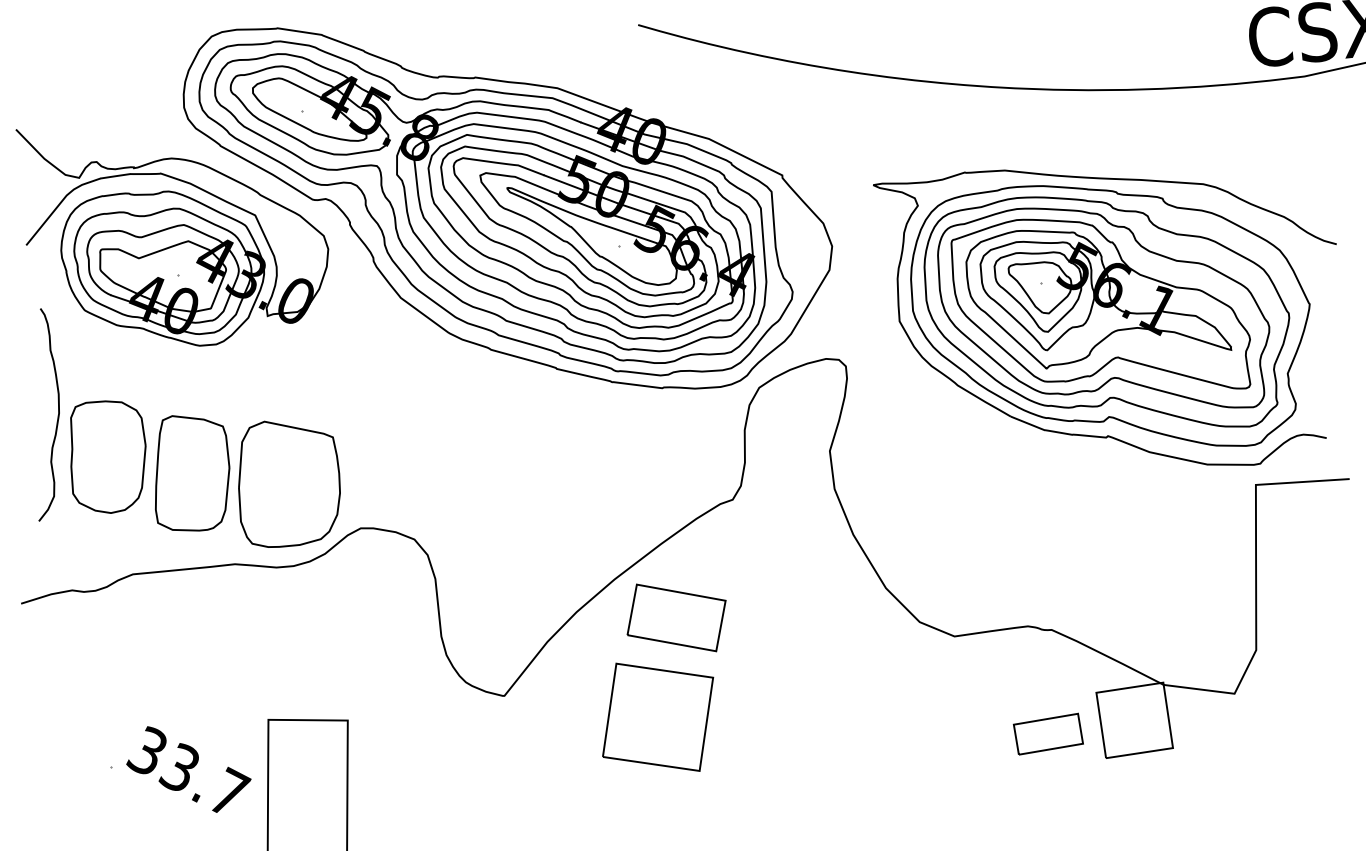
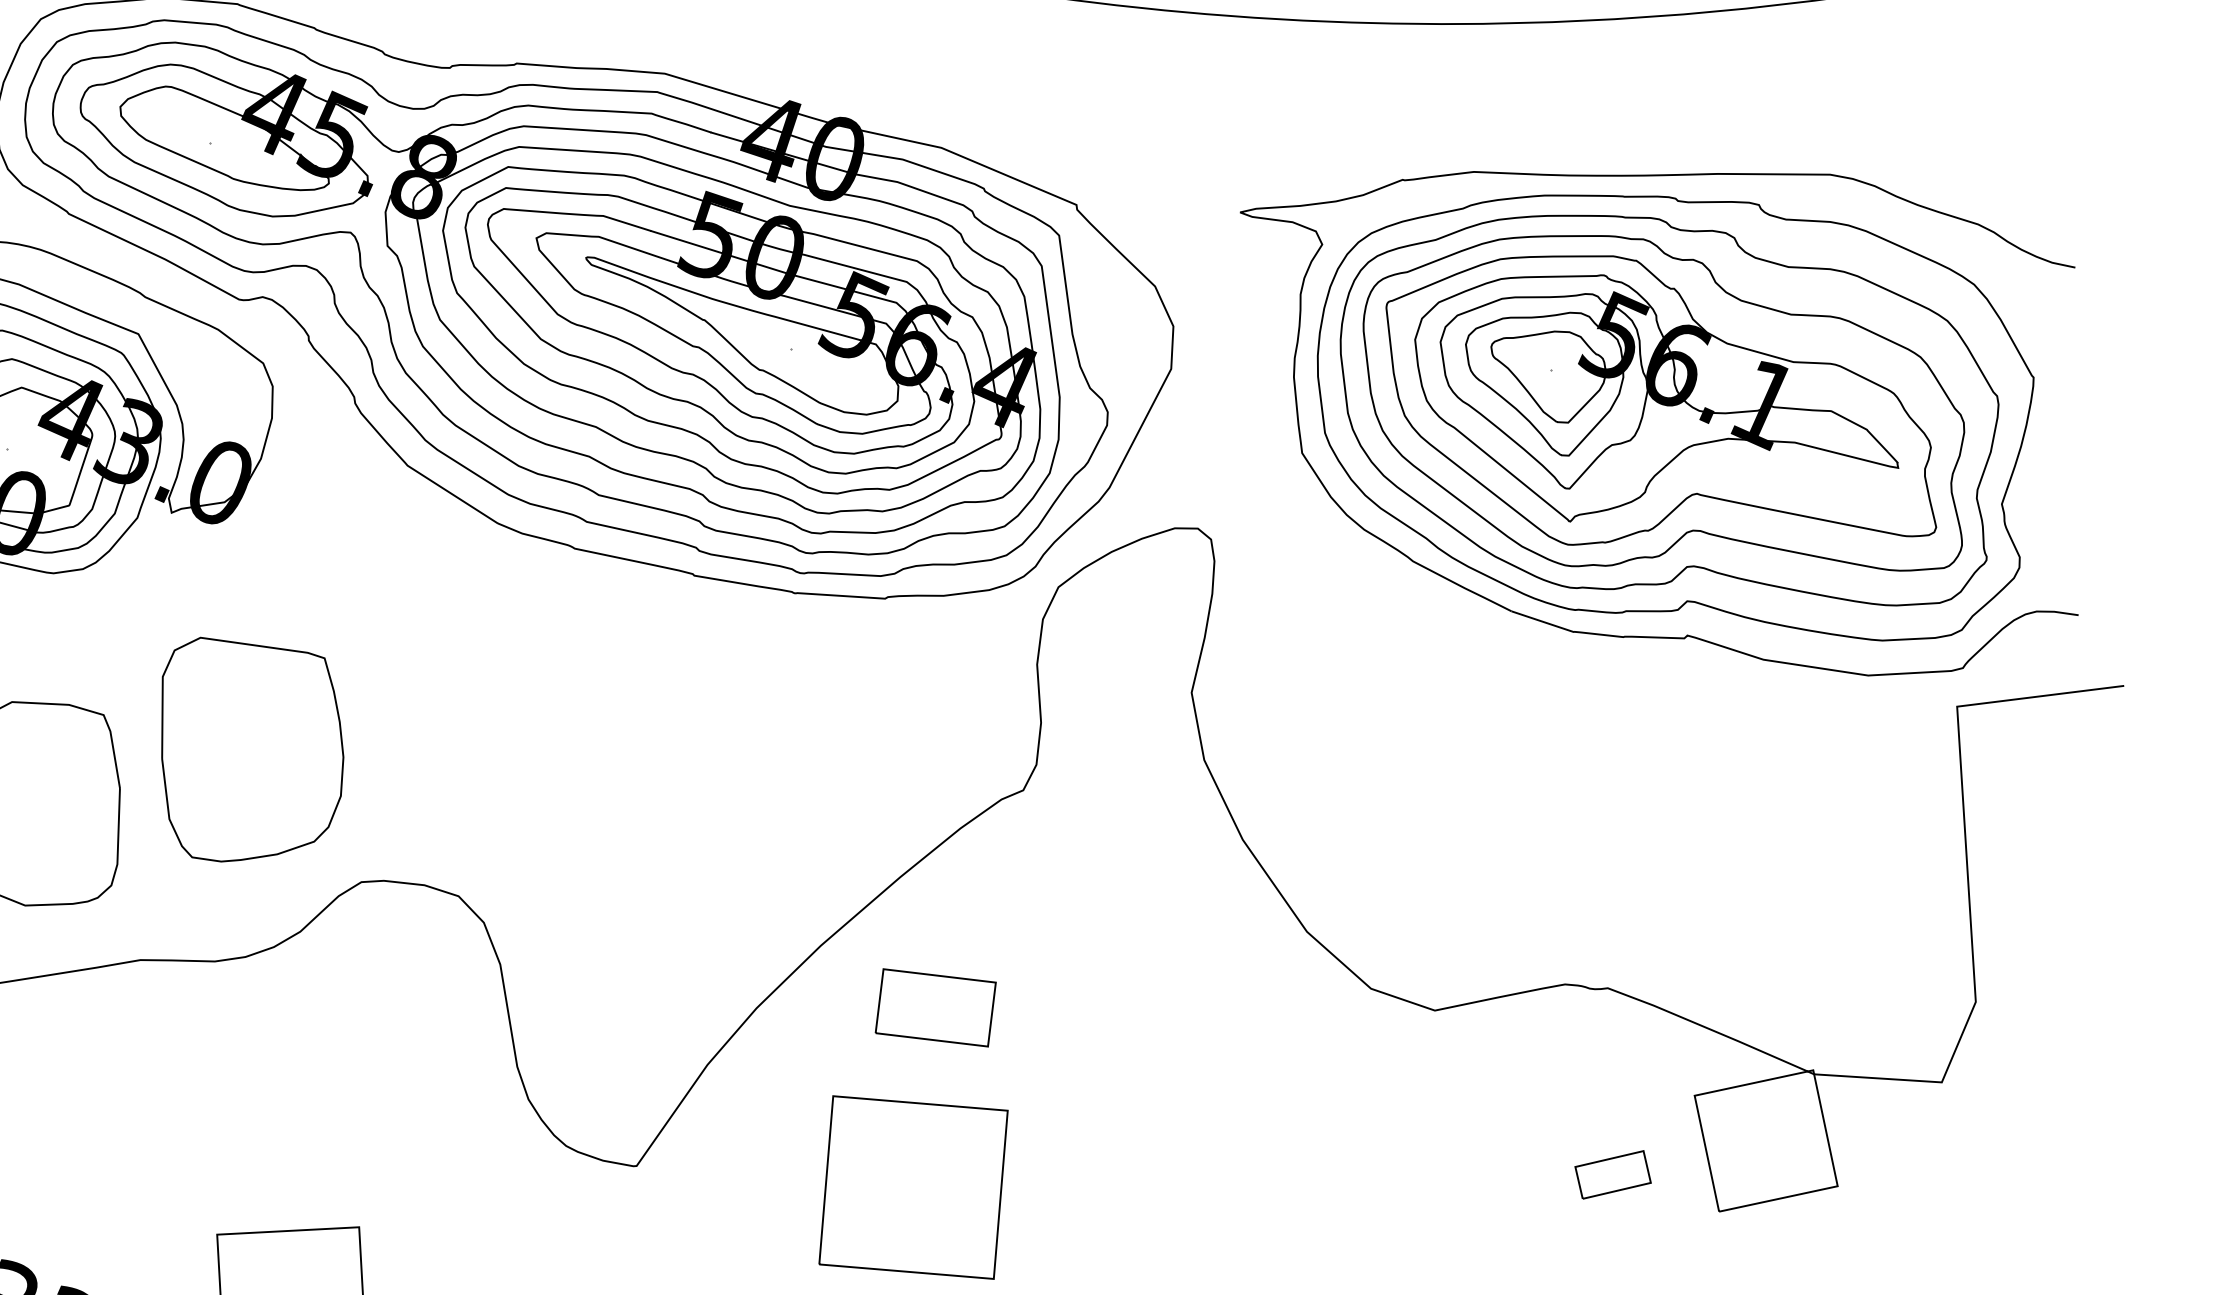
part: (289, 483) -> (251, 745), moved
part: (676, 617) -> (935, 1007), size x0.7
part: (1047, 733) -> (1611, 1173), size x0.6

